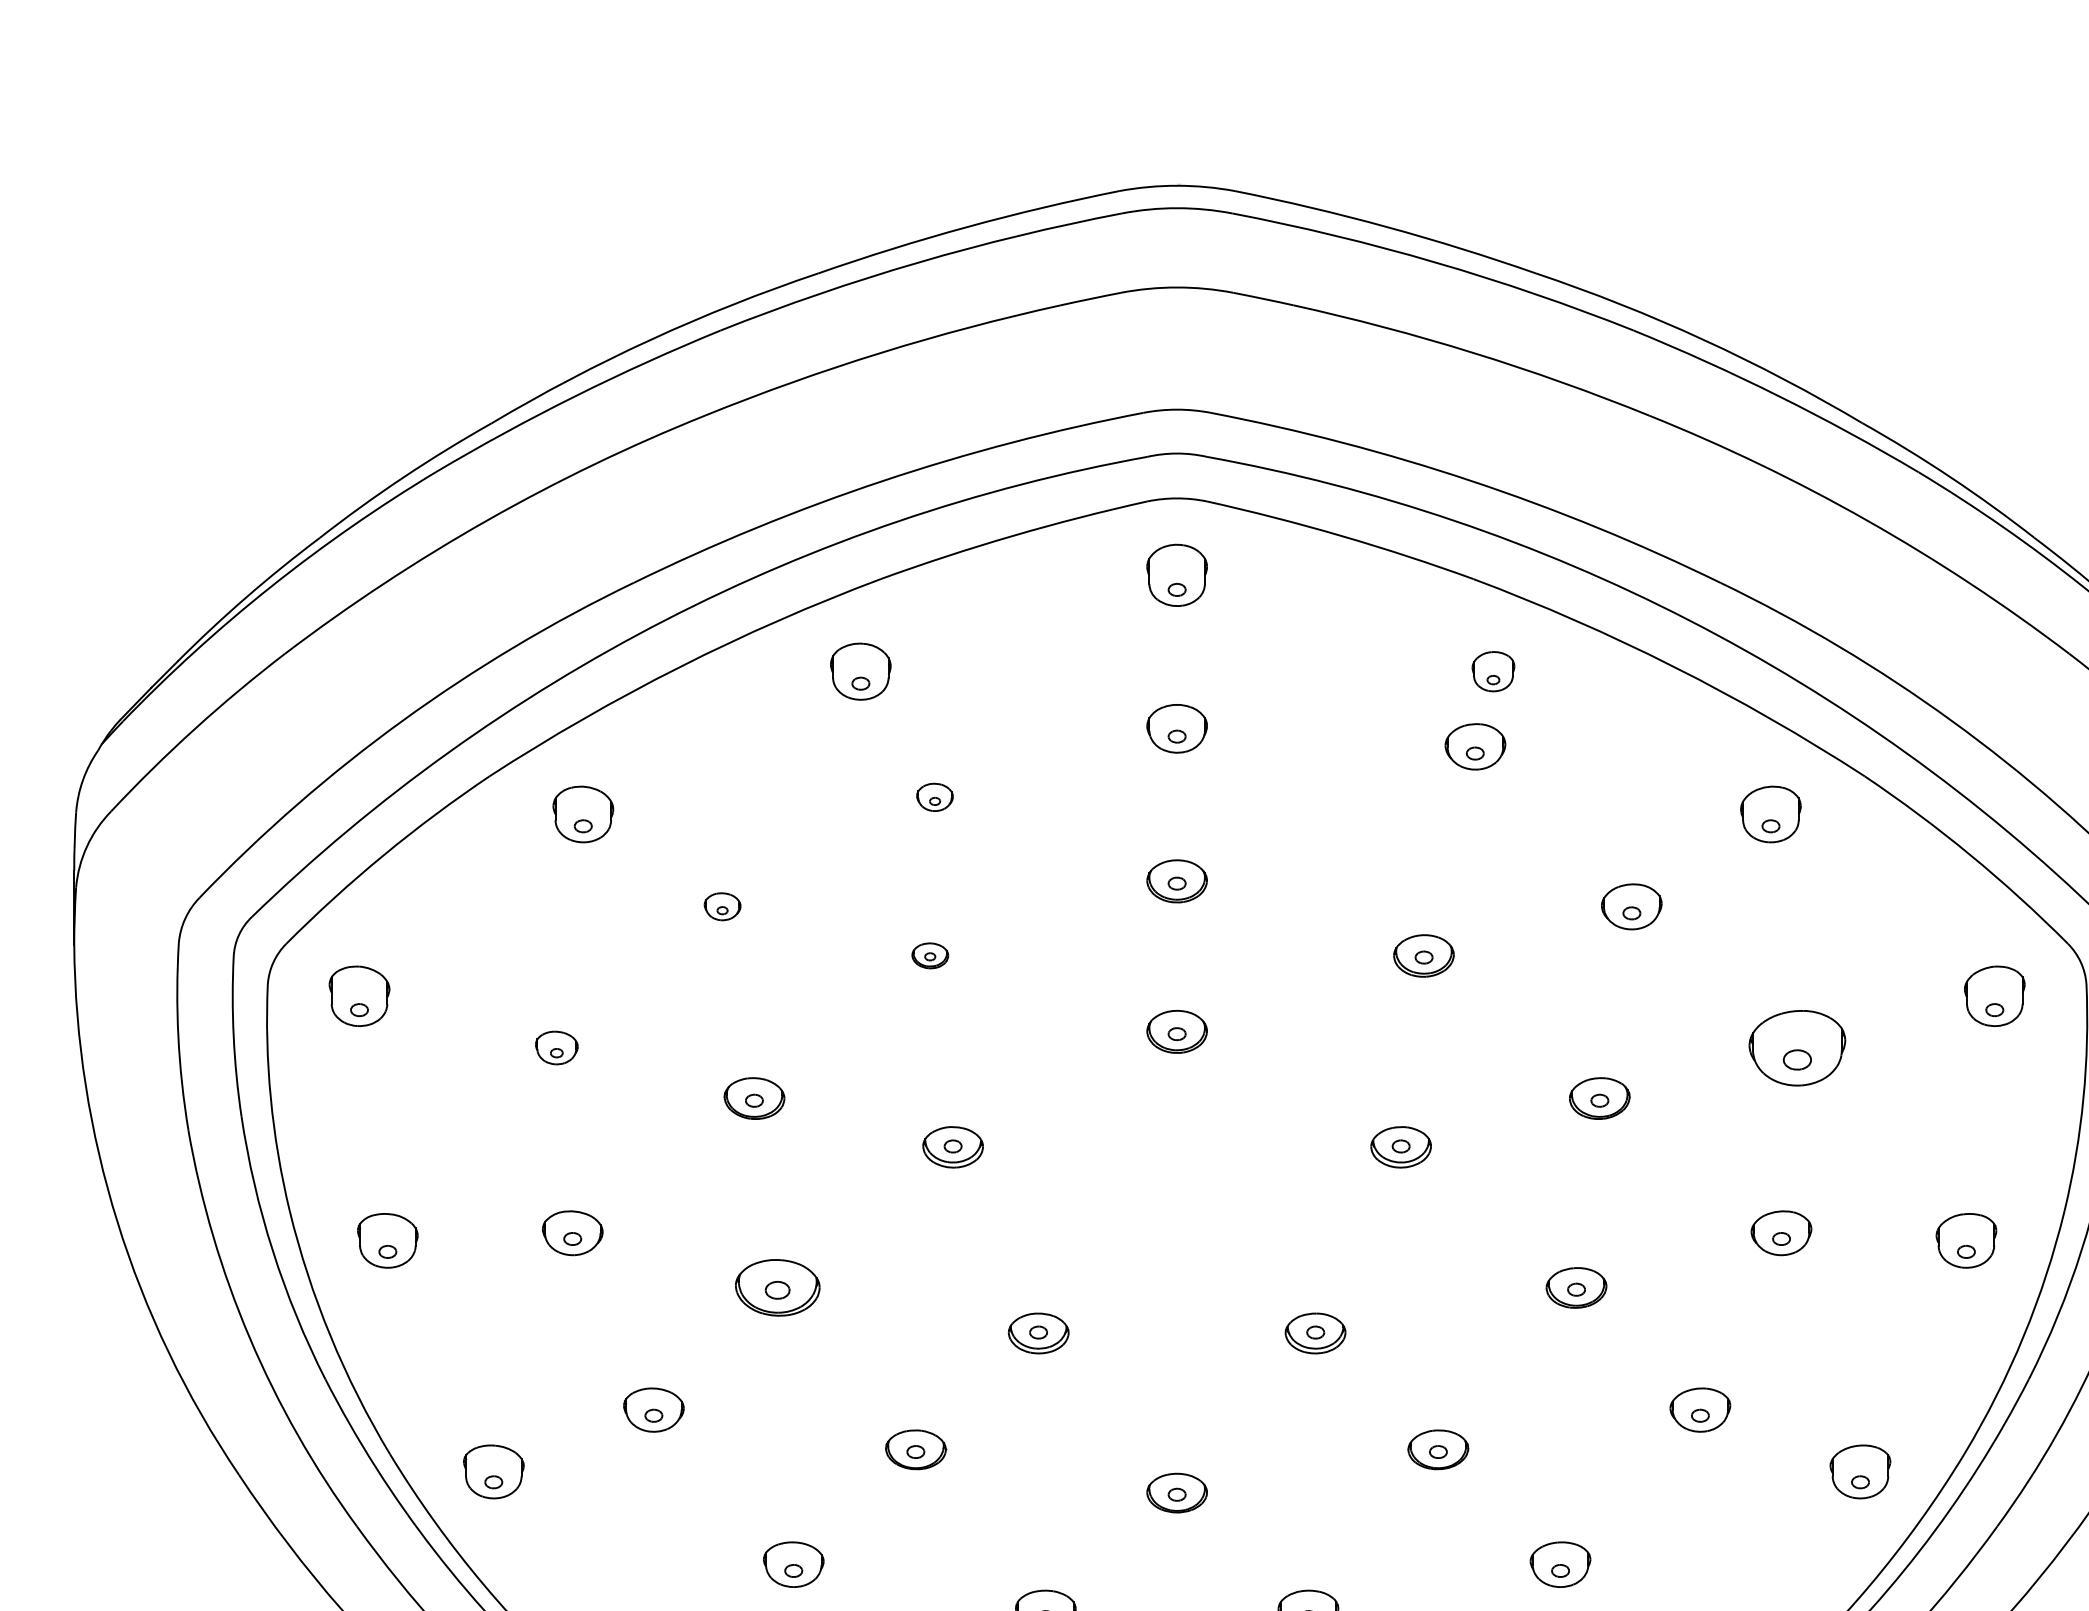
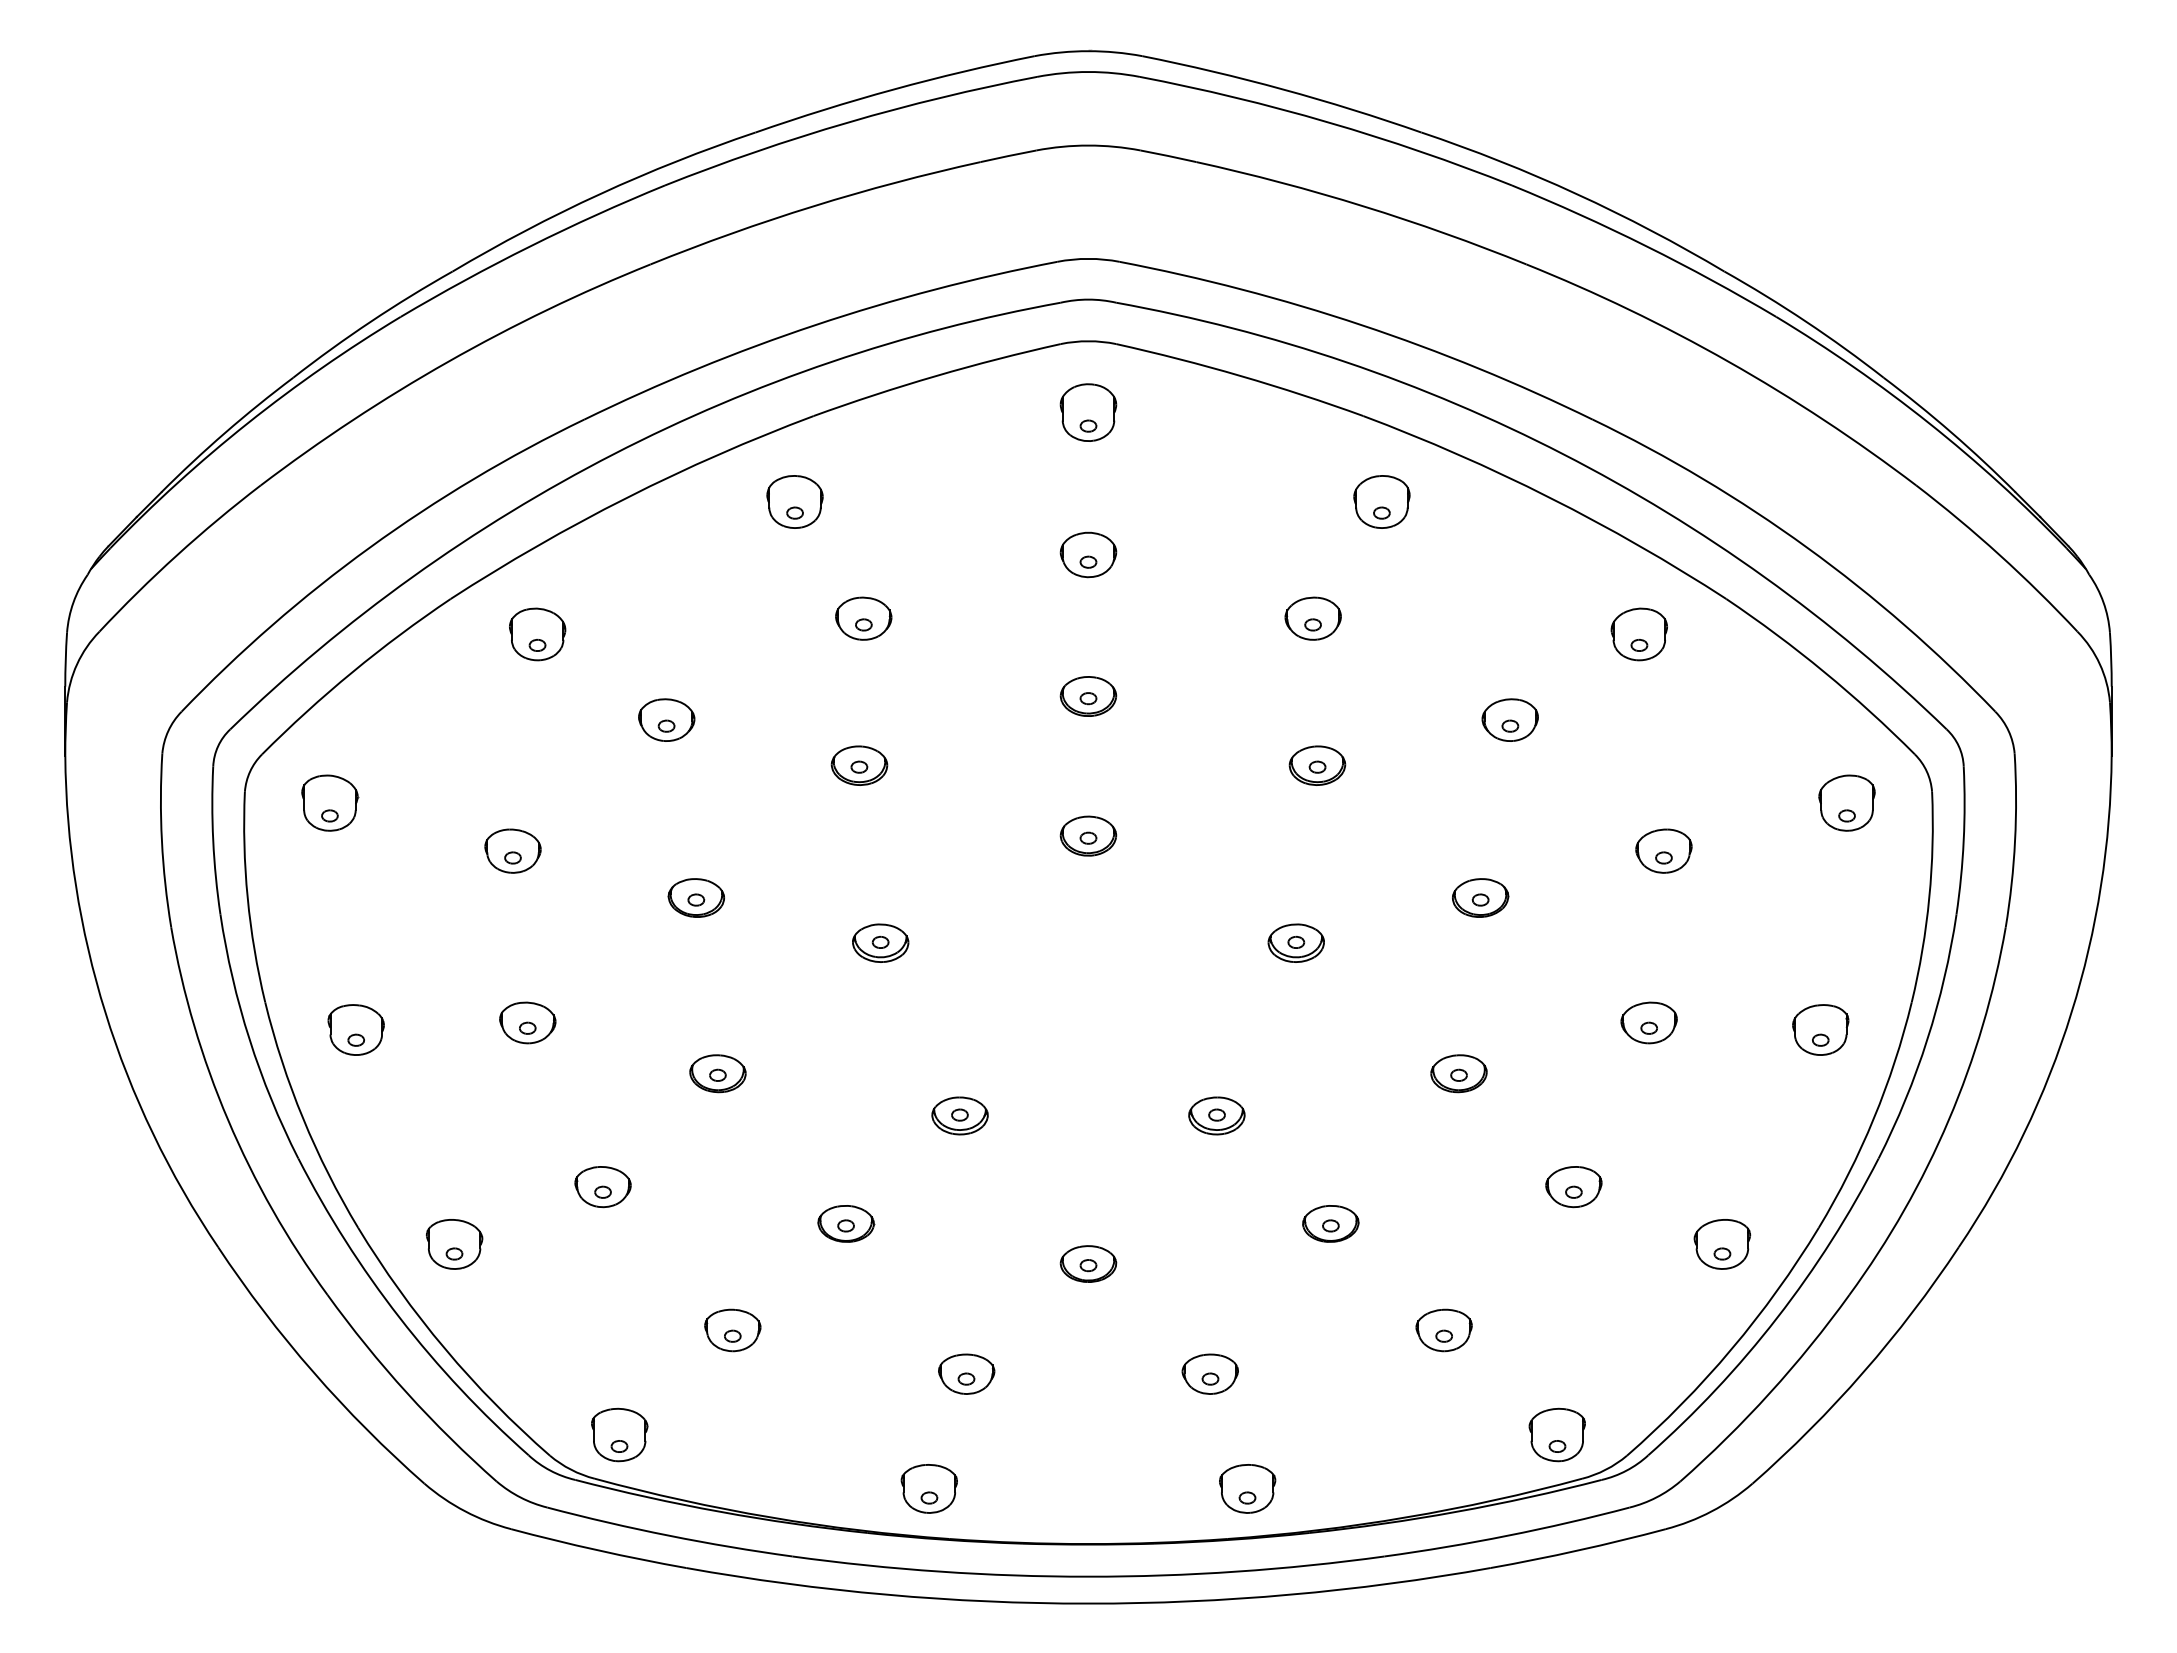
part: (1492, 671) -> (1381, 501), size x1.43
part: (1474, 746) -> (1312, 618), moved
part: (934, 797) -> (863, 618), size x1.67
part: (722, 906) -> (666, 719), size x1.67
part: (930, 955) -> (859, 765), size x1.67
part: (556, 1047) -> (512, 850), size x1.43
part: (1796, 1047) -> (1663, 850), size x0.62
part: (777, 1287) -> (717, 1073), size x0.71

